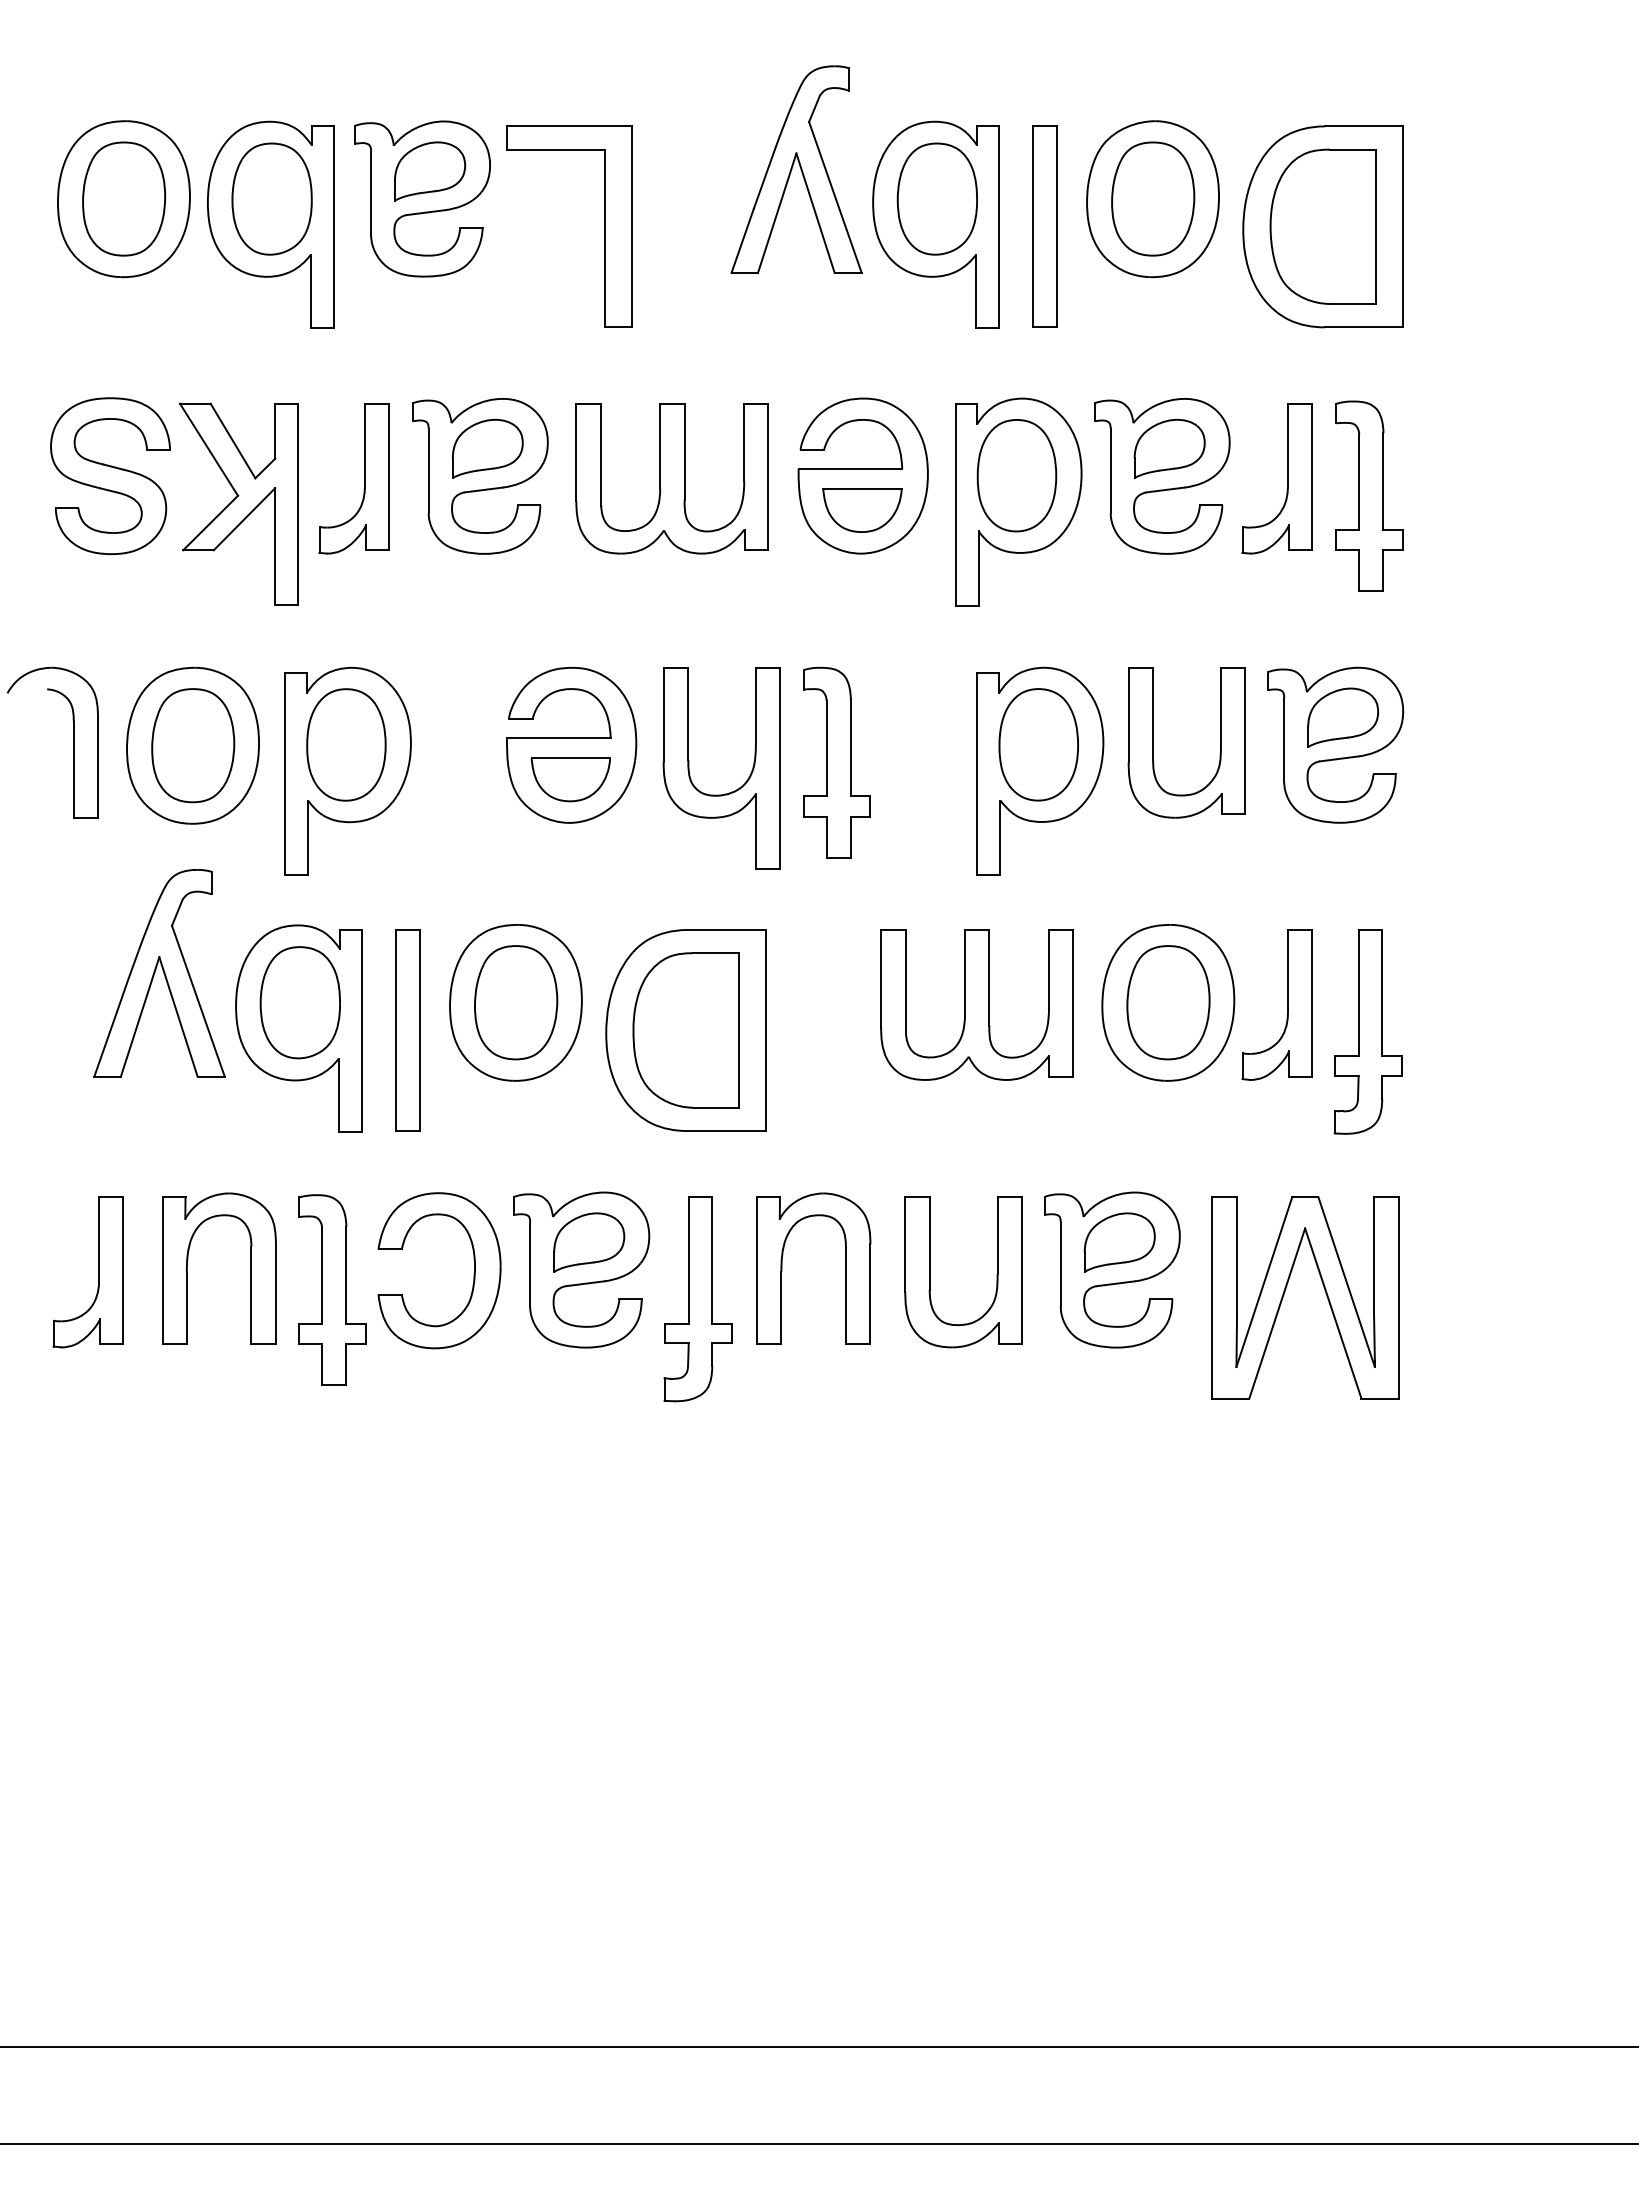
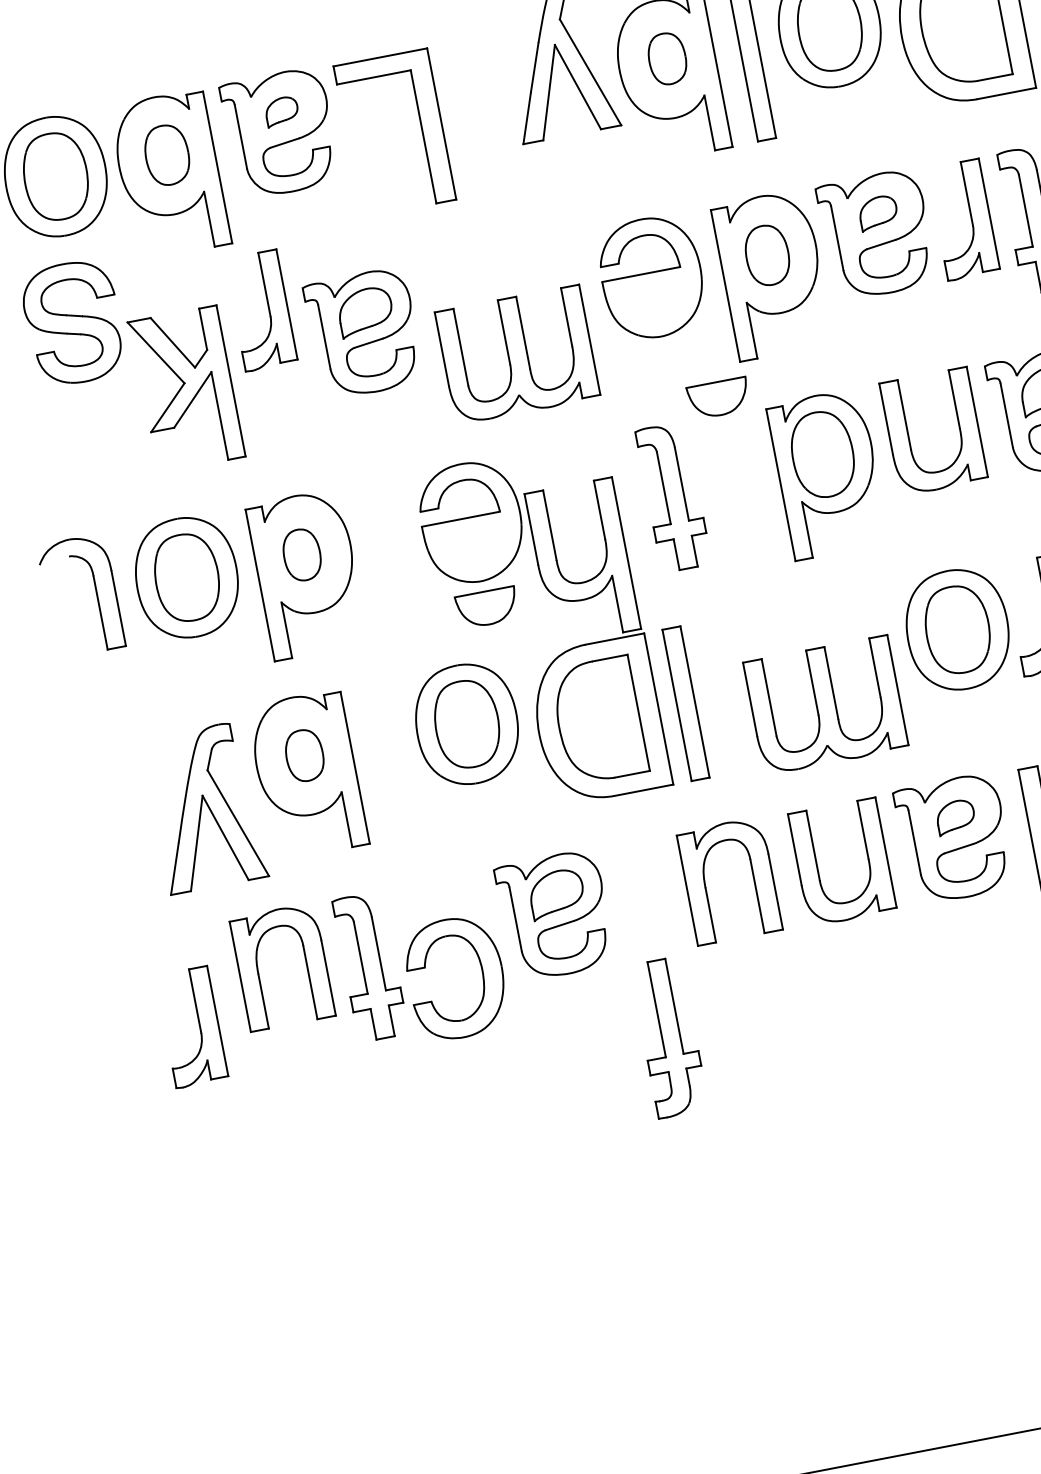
part: (429, 171) -> (281, 111), size x0.6
part: (271, 198) -> (166, 154), size x0.7
part: (936, 198) -> (666, 58), size x0.6
part: (1169, 448) -> (878, 212), size x0.7
part: (110, 475) -> (73, 322), moved
part: (1016, 475) -> (767, 255), size x0.7
part: (364, 478) -> (268, 309), moved
part: (671, 478) -> (517, 354), moved
part: (862, 510) -> (719, 398), moved
part: (346, 744) -> (302, 554), size x0.6
part: (570, 779) -> (487, 607), moved
part: (731, 791) -> (593, 577), moved
part: (159, 973) -> (205, 808), moved
part: (299, 1002) -> (304, 755), size x0.6
part: (976, 1004) -> (825, 704), moved
part: (407, 1030) -> (685, 703), moved
part: (1119, 1242) -> (955, 817), size x0.7
part: (98, 1272) -> (199, 1025), moved
part: (473, 1274) -> (482, 976), moved
part: (697, 1299) -> (668, 1037), moved

